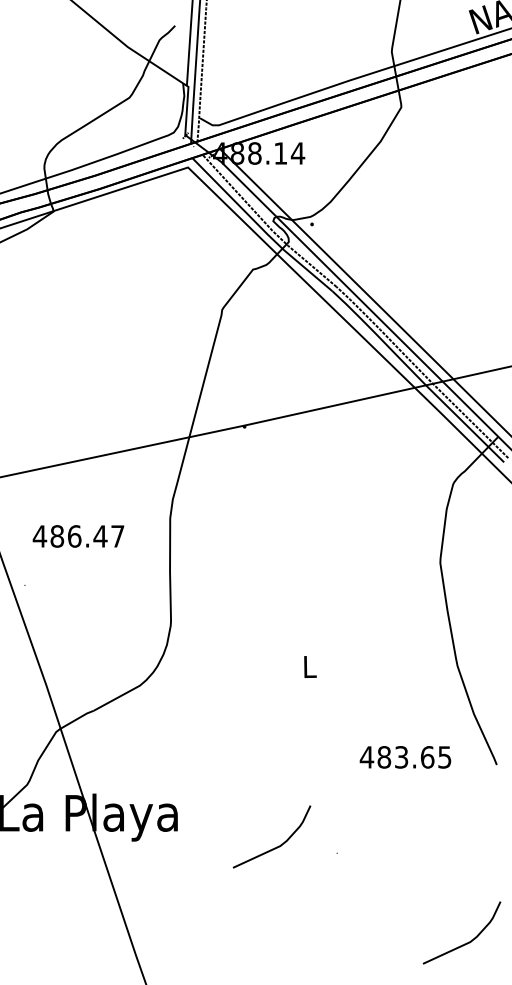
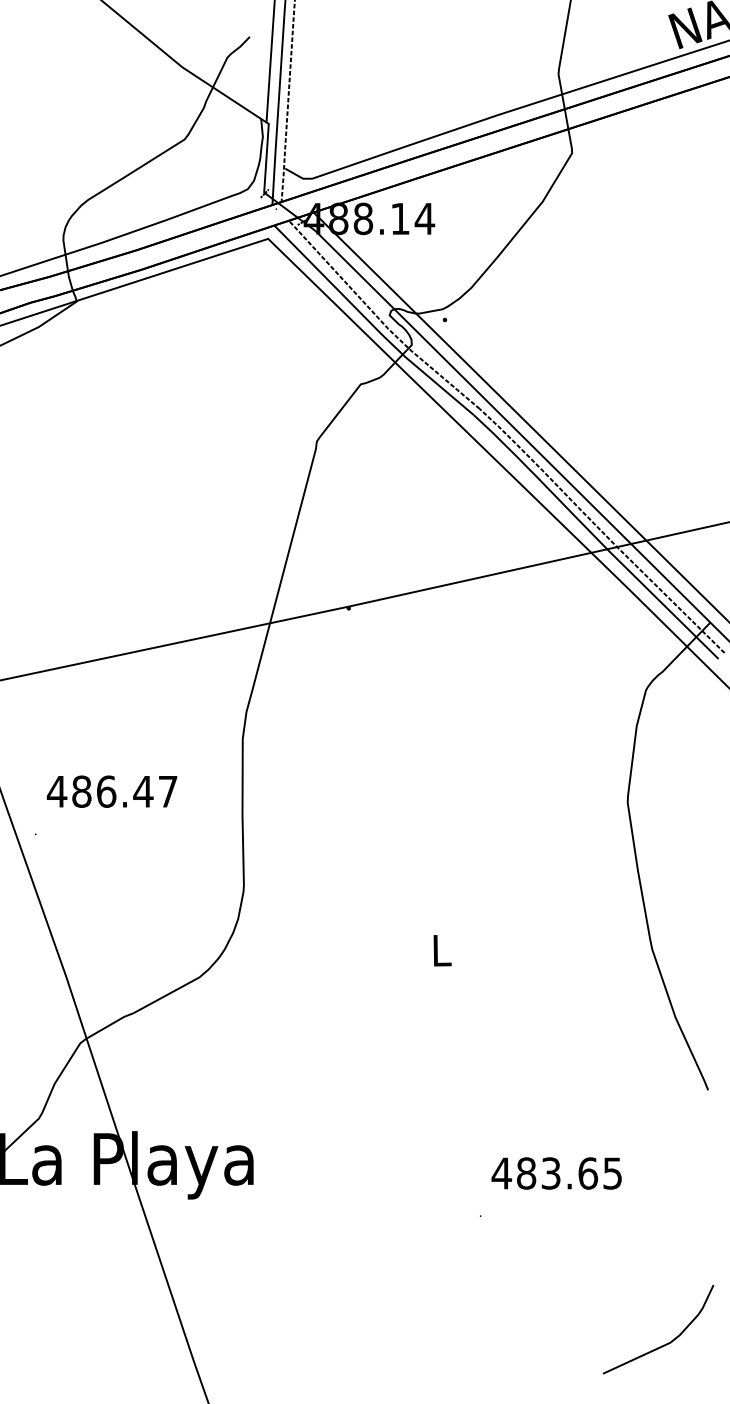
text: (78, 536) -> (112, 791), moved
text: (405, 757) -> (556, 1173), moved
curve: (276, 846) -> (394, 1206), removed

